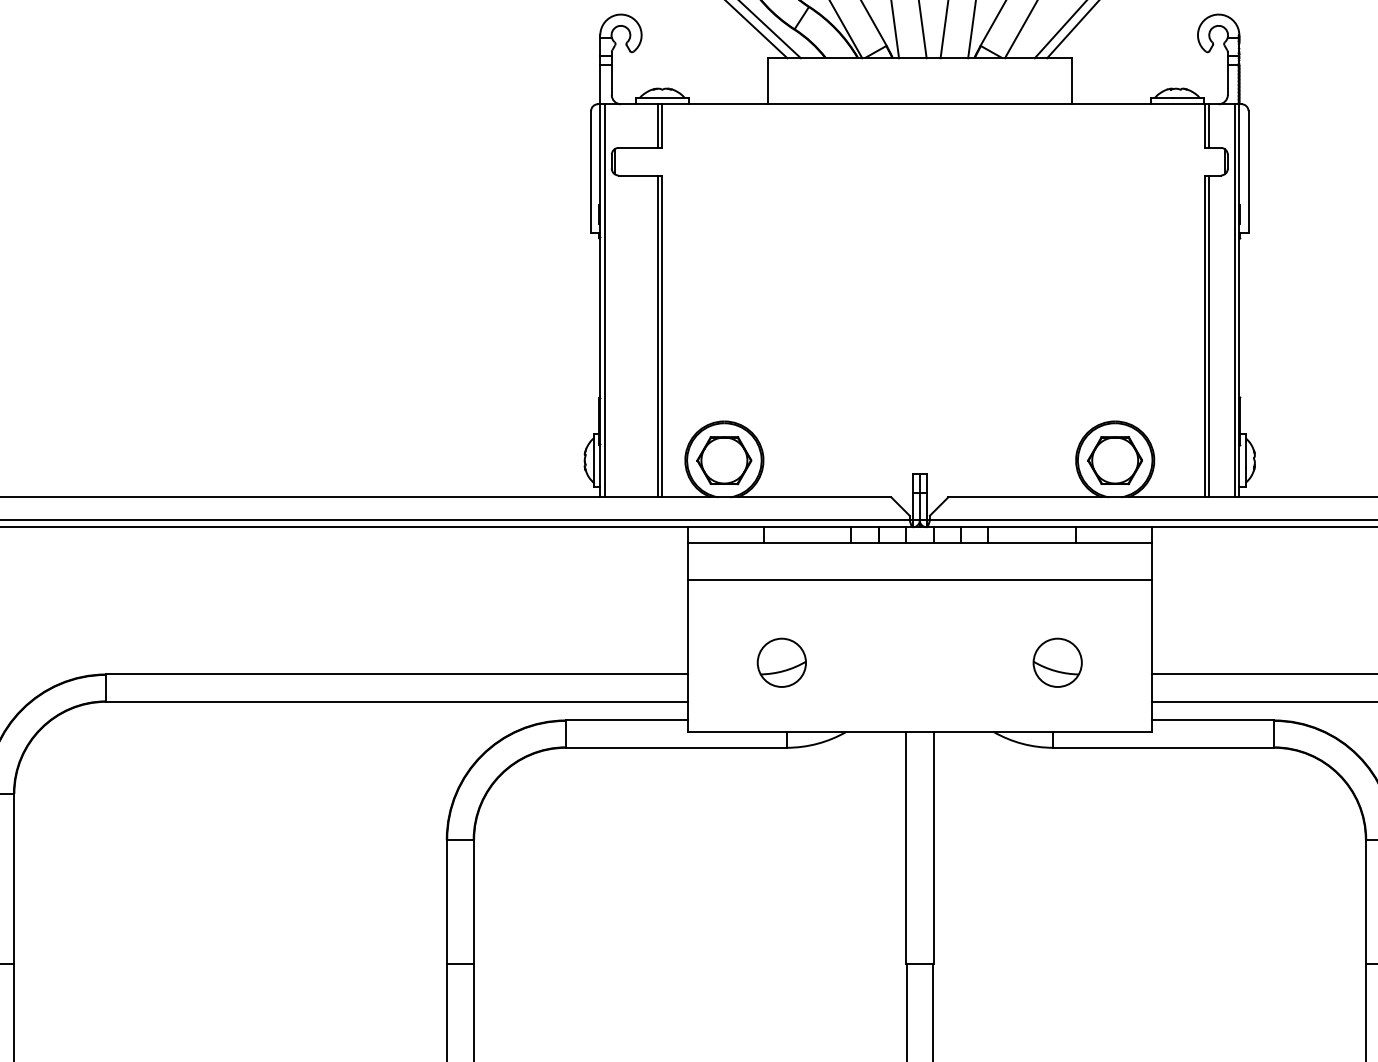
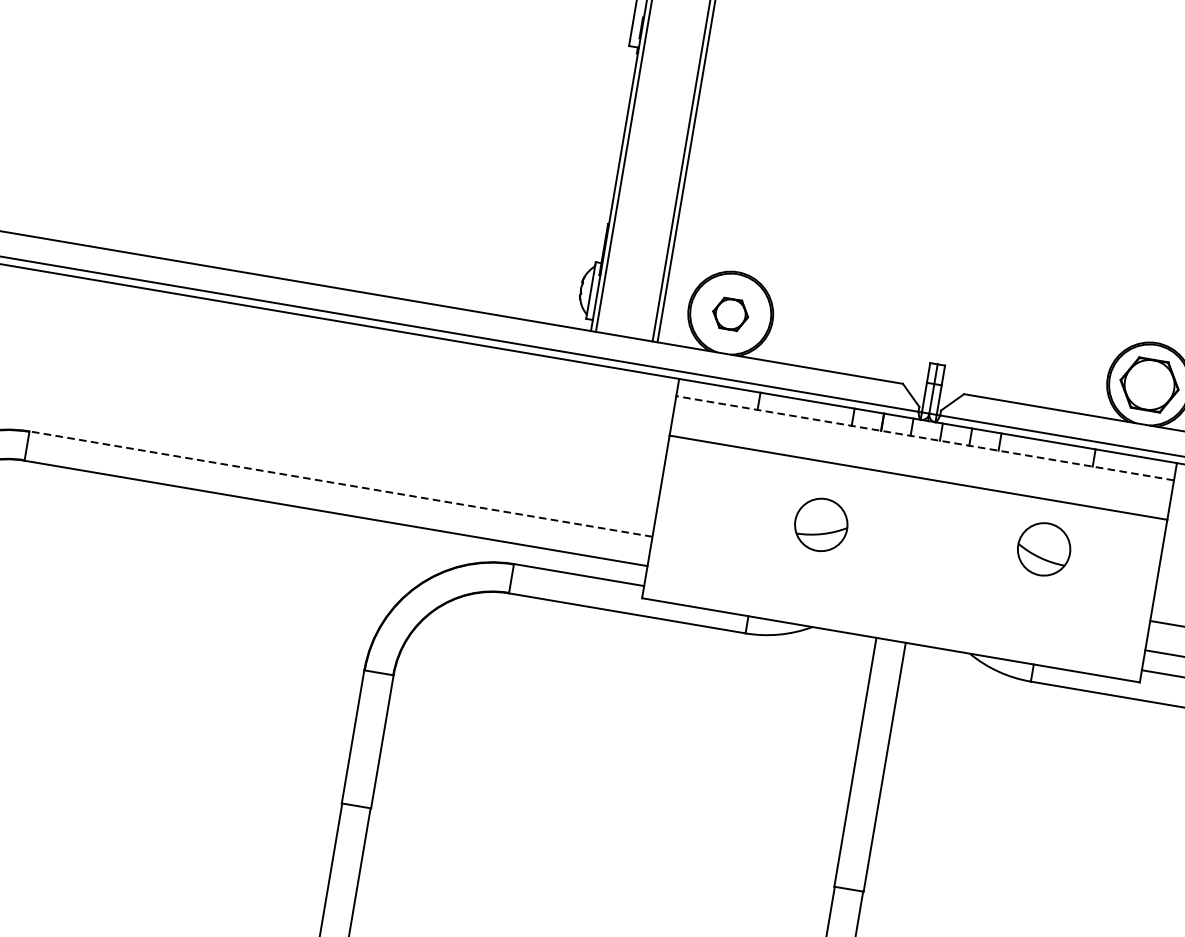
part: (724, 460) -> (730, 314), size x0.6
line: (919, 543) -> (924, 438), solid -> dashed
part: (781, 662) -> (820, 524), moved
part: (1057, 662) -> (1043, 548), moved
line: (397, 674) -> (341, 484), solid -> dashed

